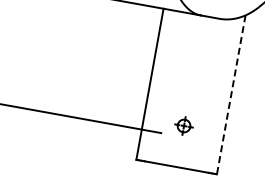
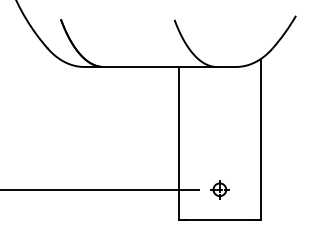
line: (230, 94) -> (260, 139), dashed -> solid
part: (183, 125) -> (219, 189), moved

